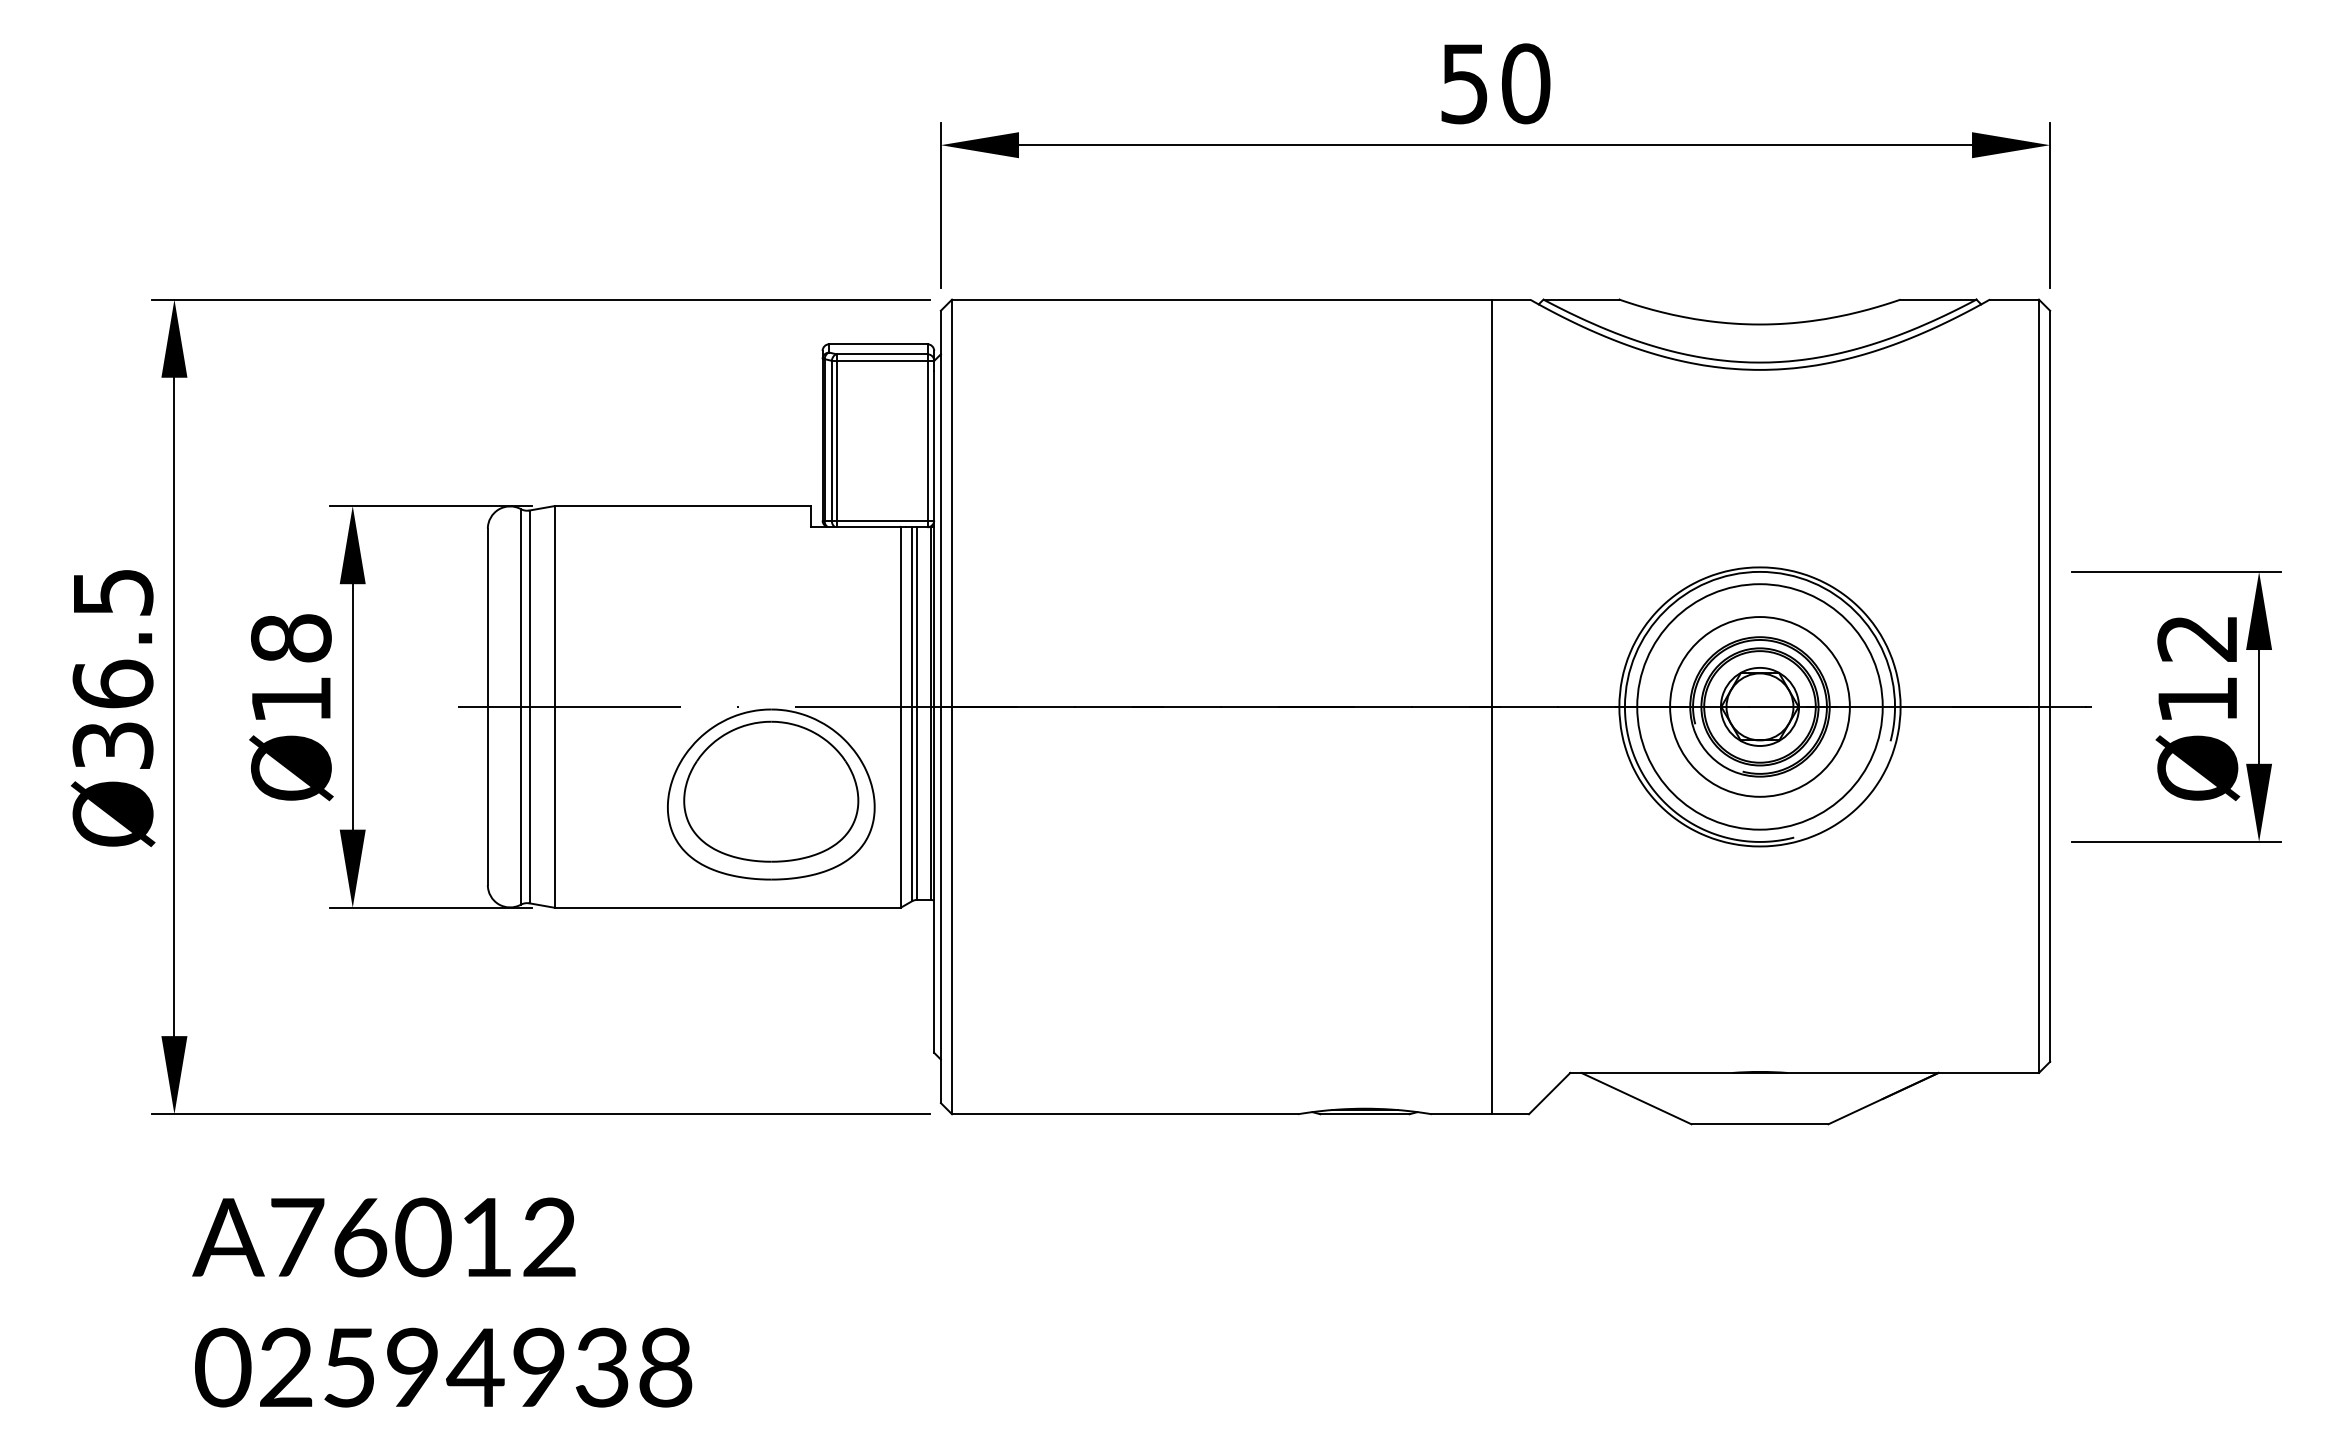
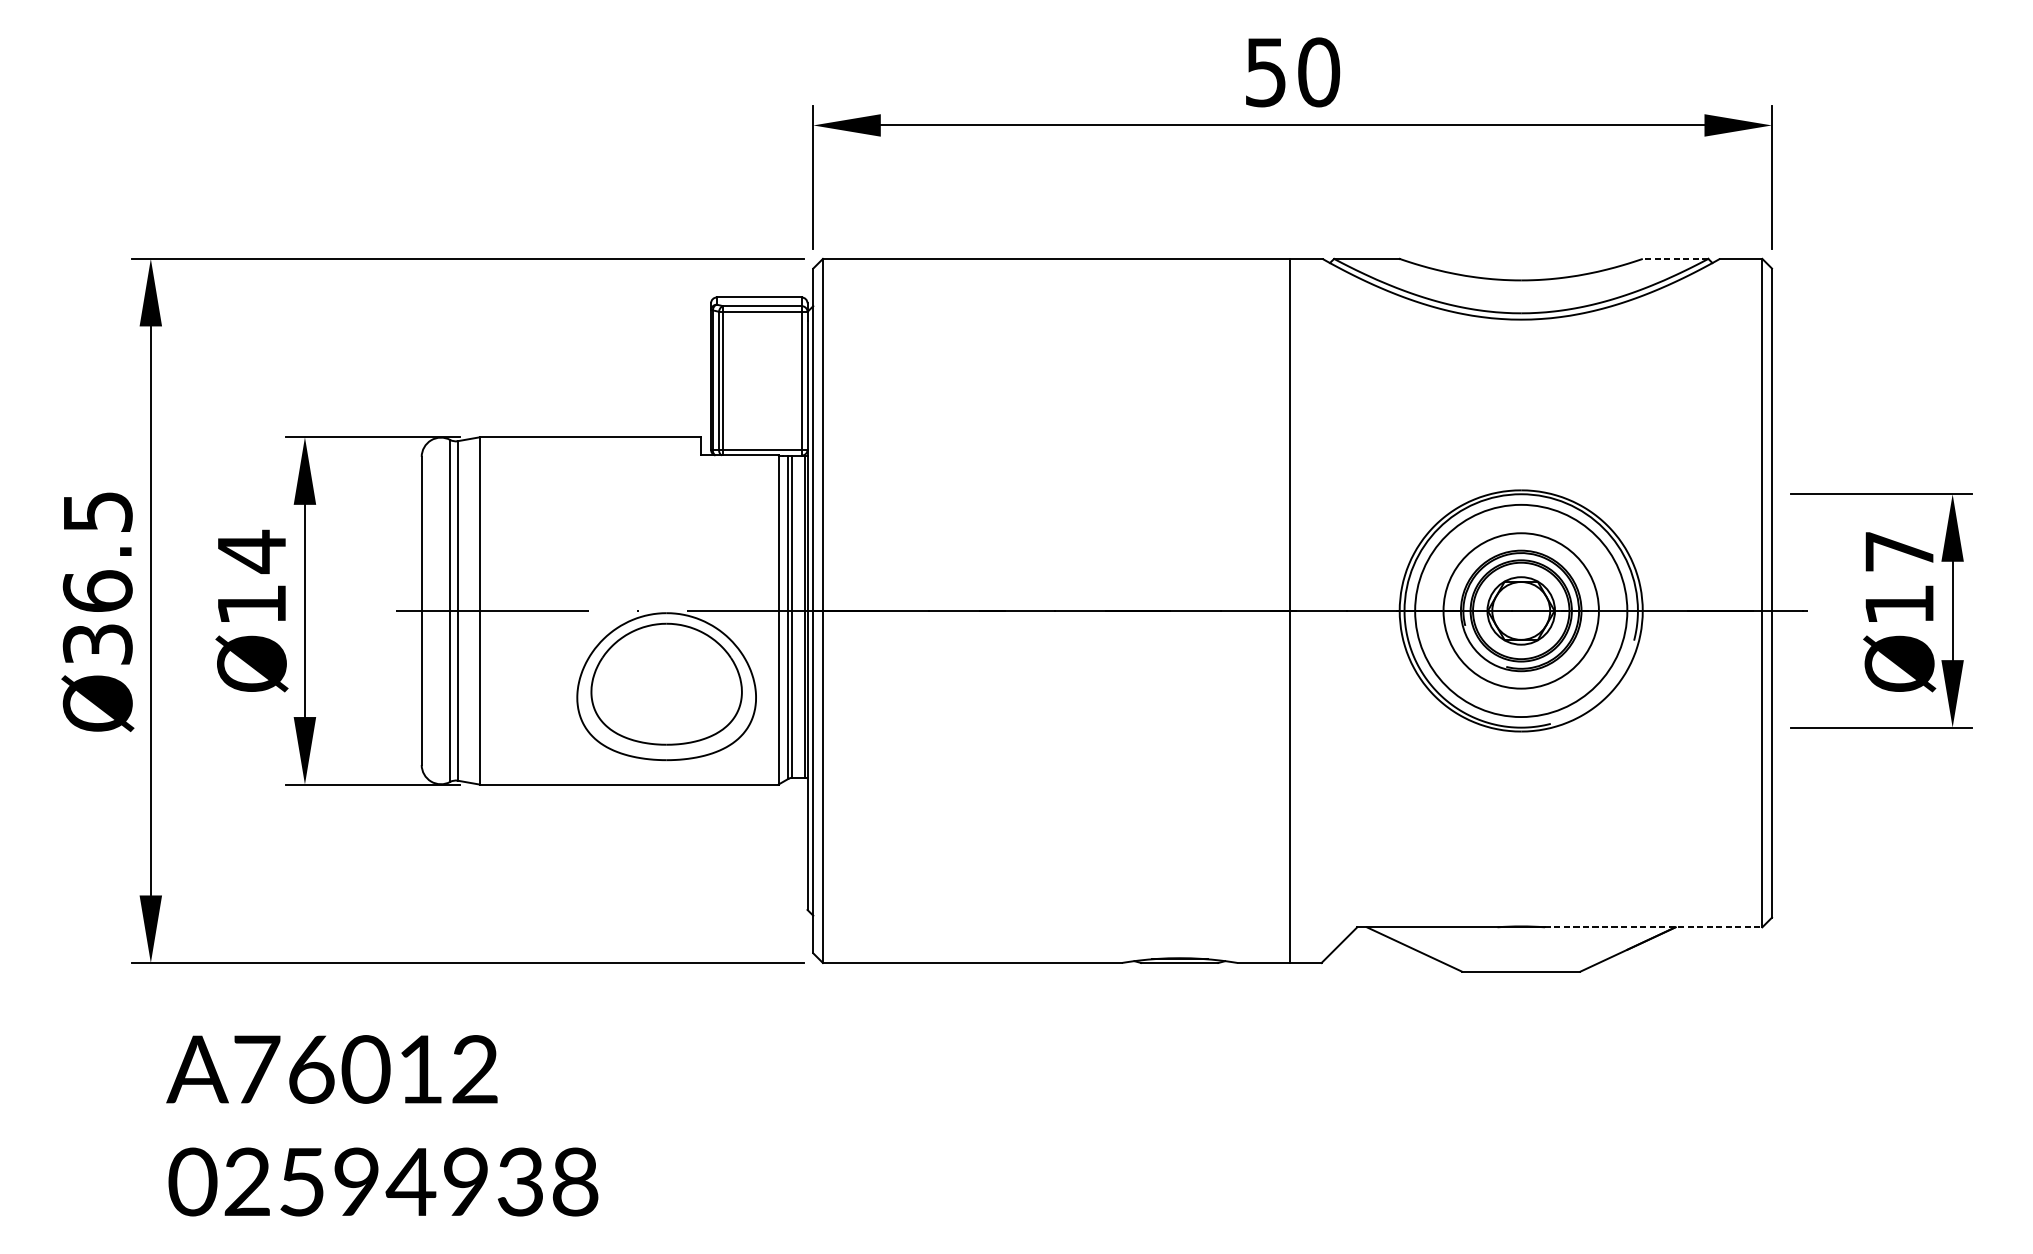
line: (1938, 299) -> (1675, 258), solid -> dashed
text: (291, 638) -> (252, 551), Ø18 -> Ø14
text: (2196, 638) -> (1898, 551), Ø12 -> Ø17
line: (1913, 1072) -> (1653, 926), solid -> dashed

